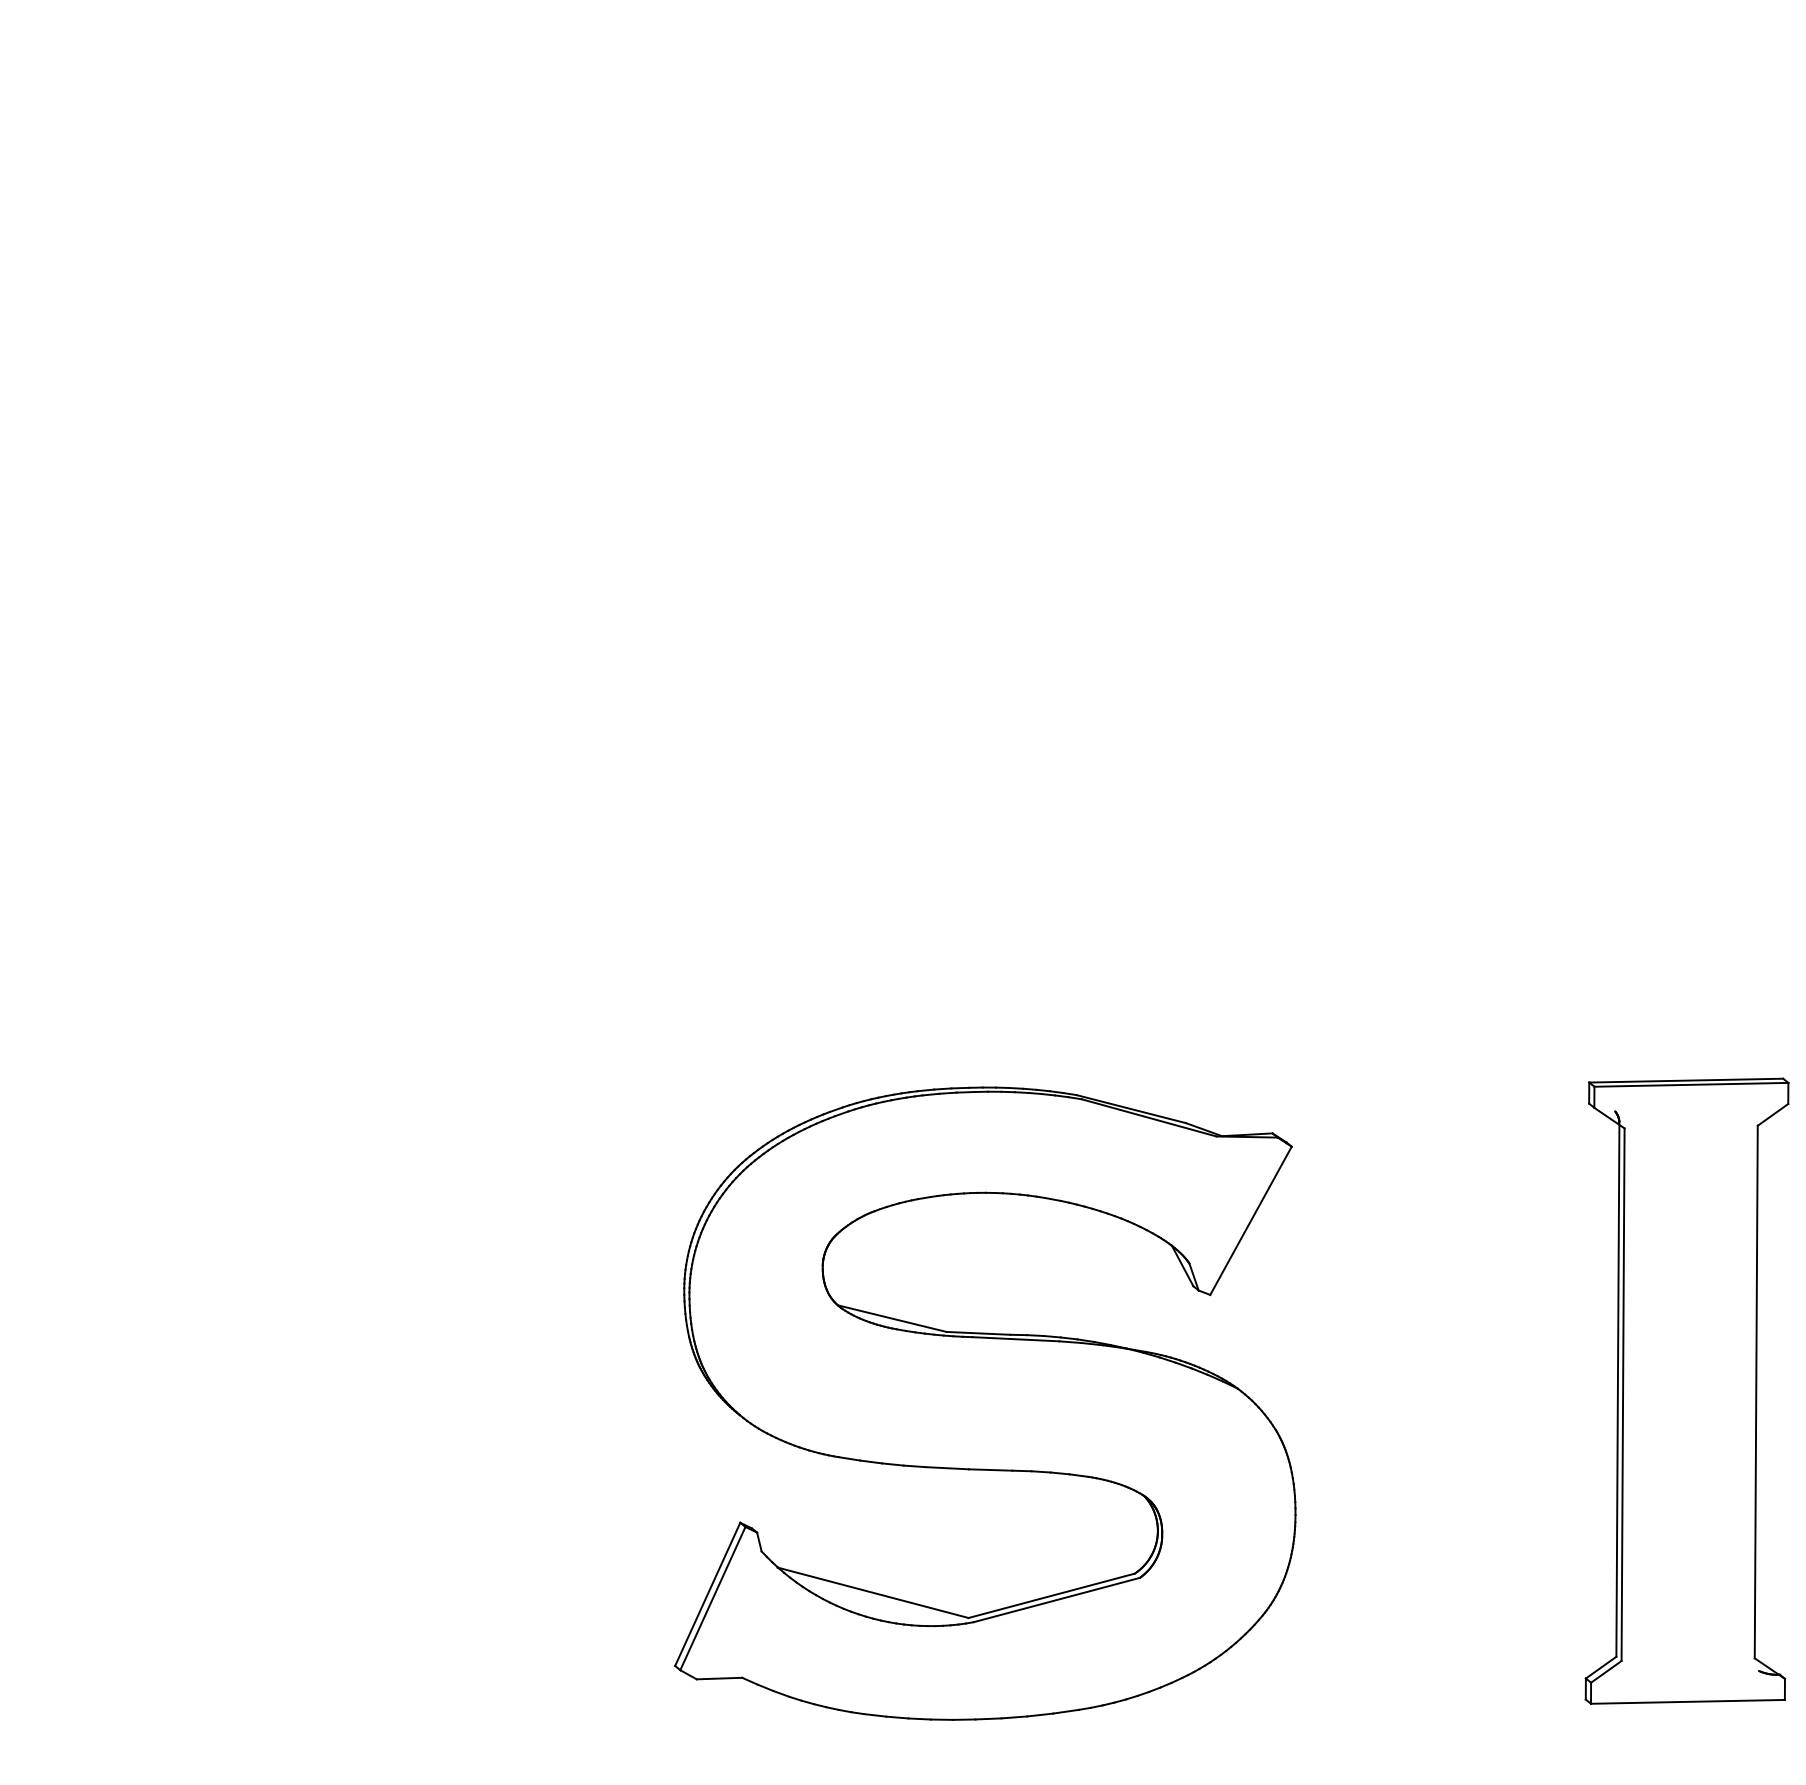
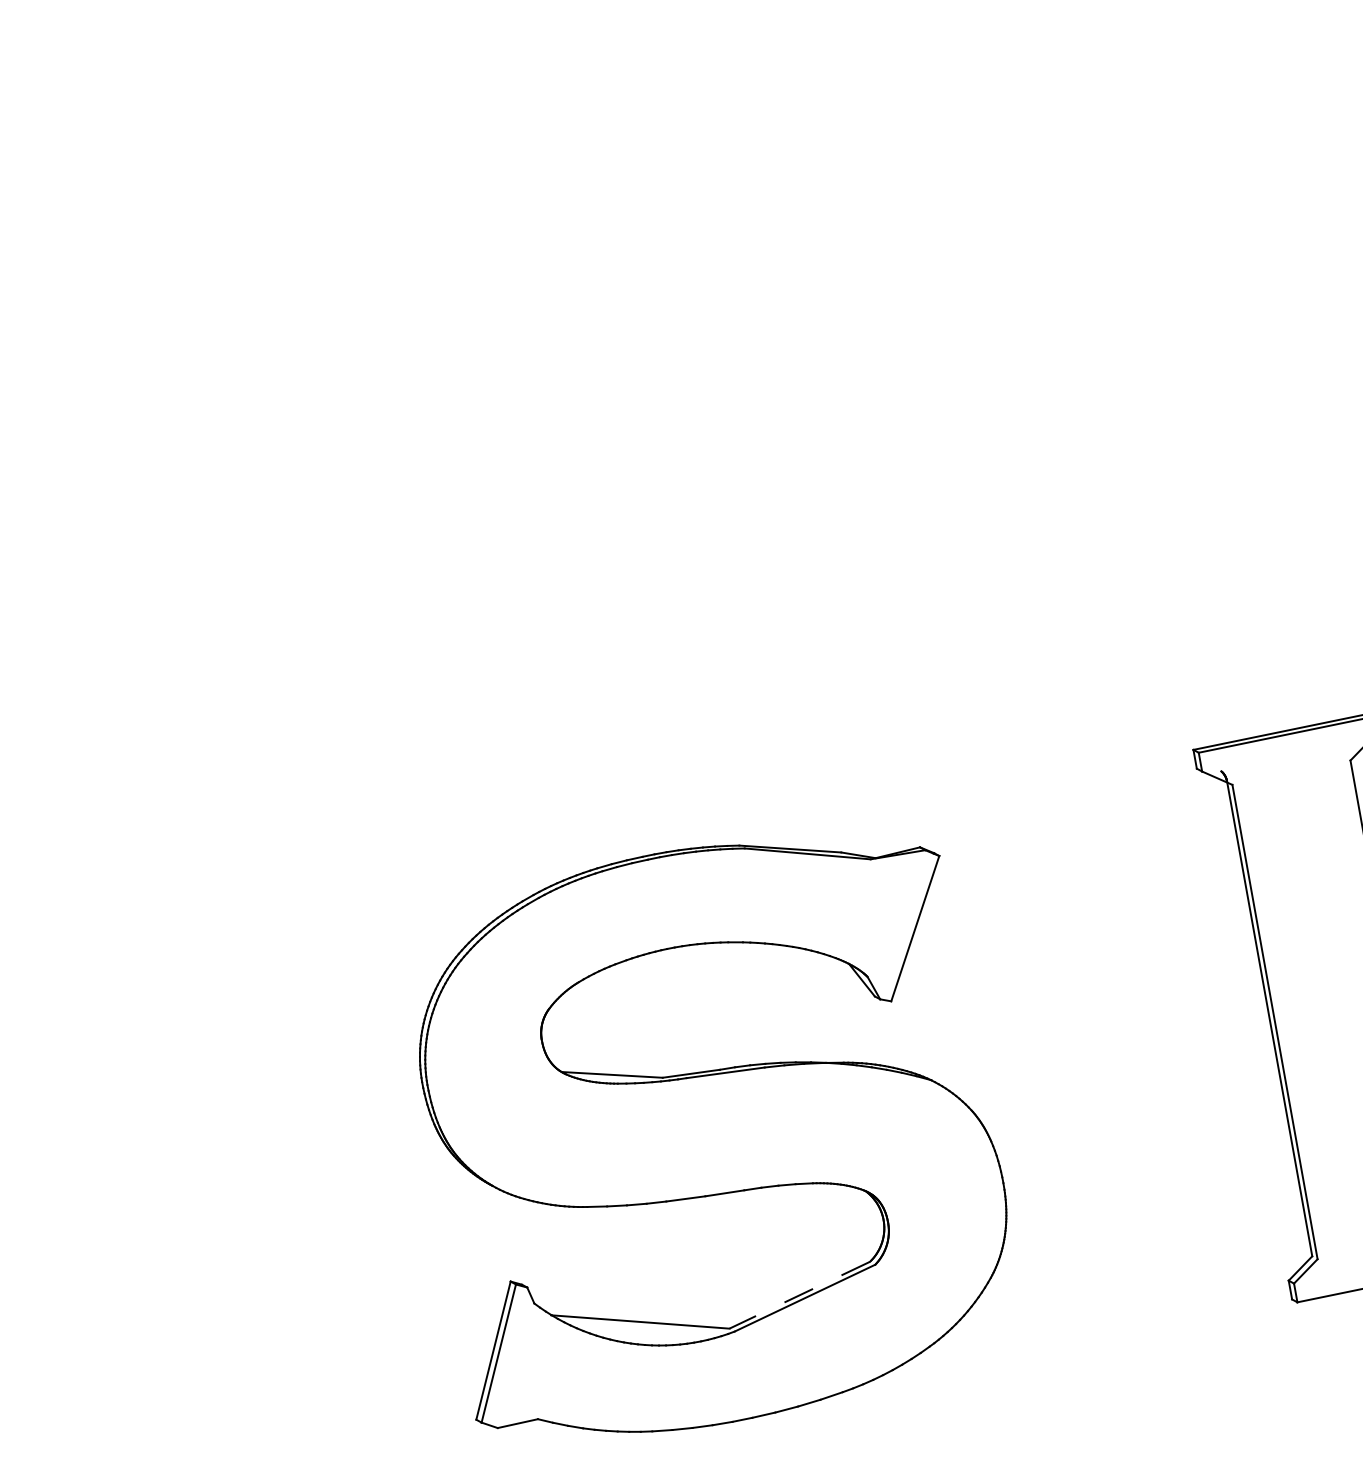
line: (1051, 1595) -> (799, 1294), solid -> dashed

